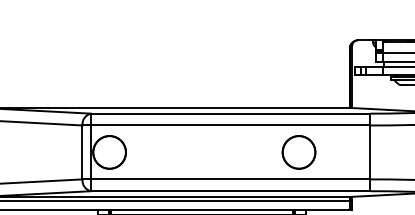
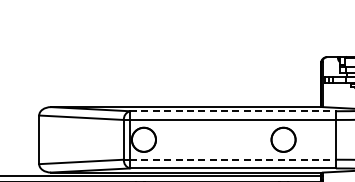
line: (231, 113) -> (233, 111), solid -> dashed
line: (231, 179) -> (233, 159), solid -> dashed

